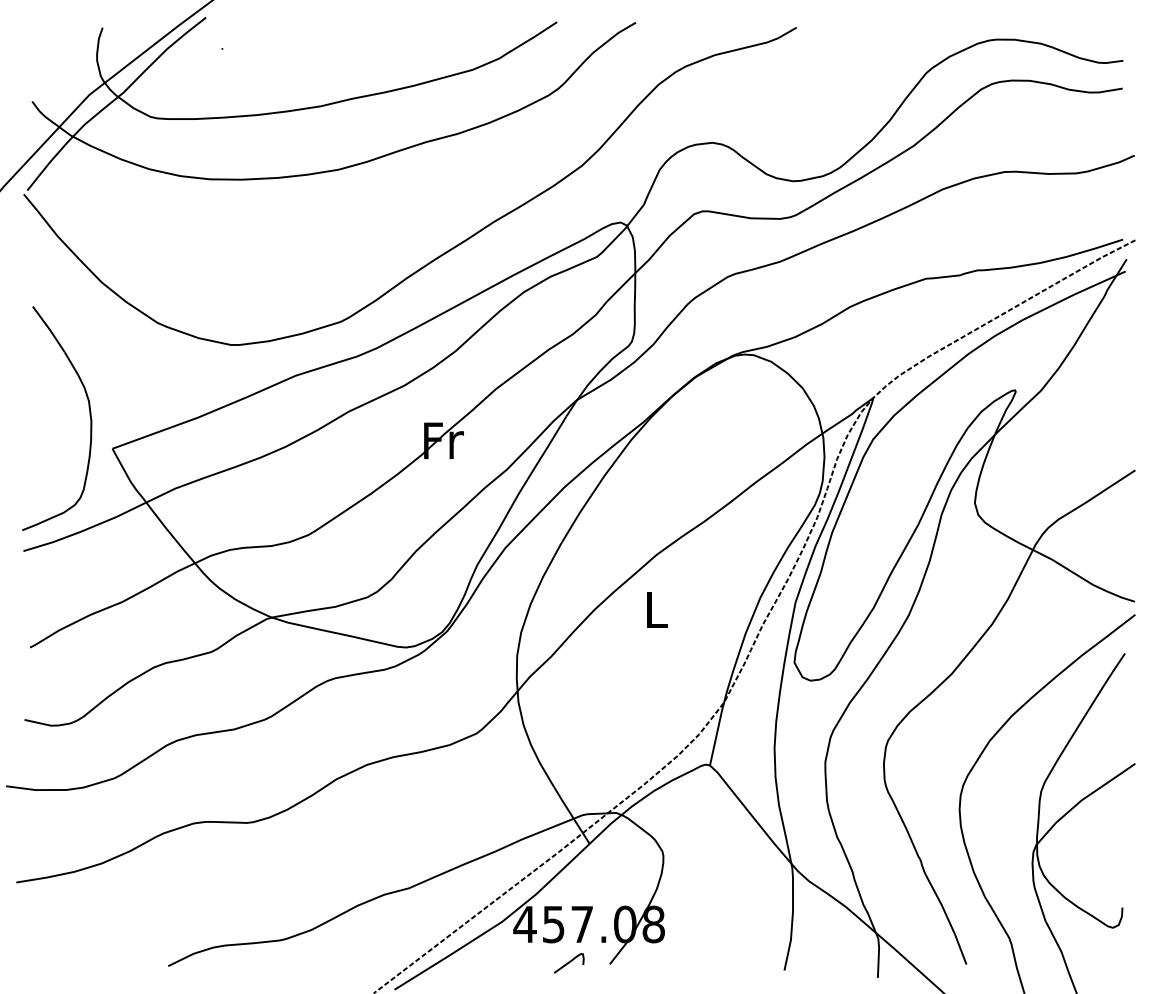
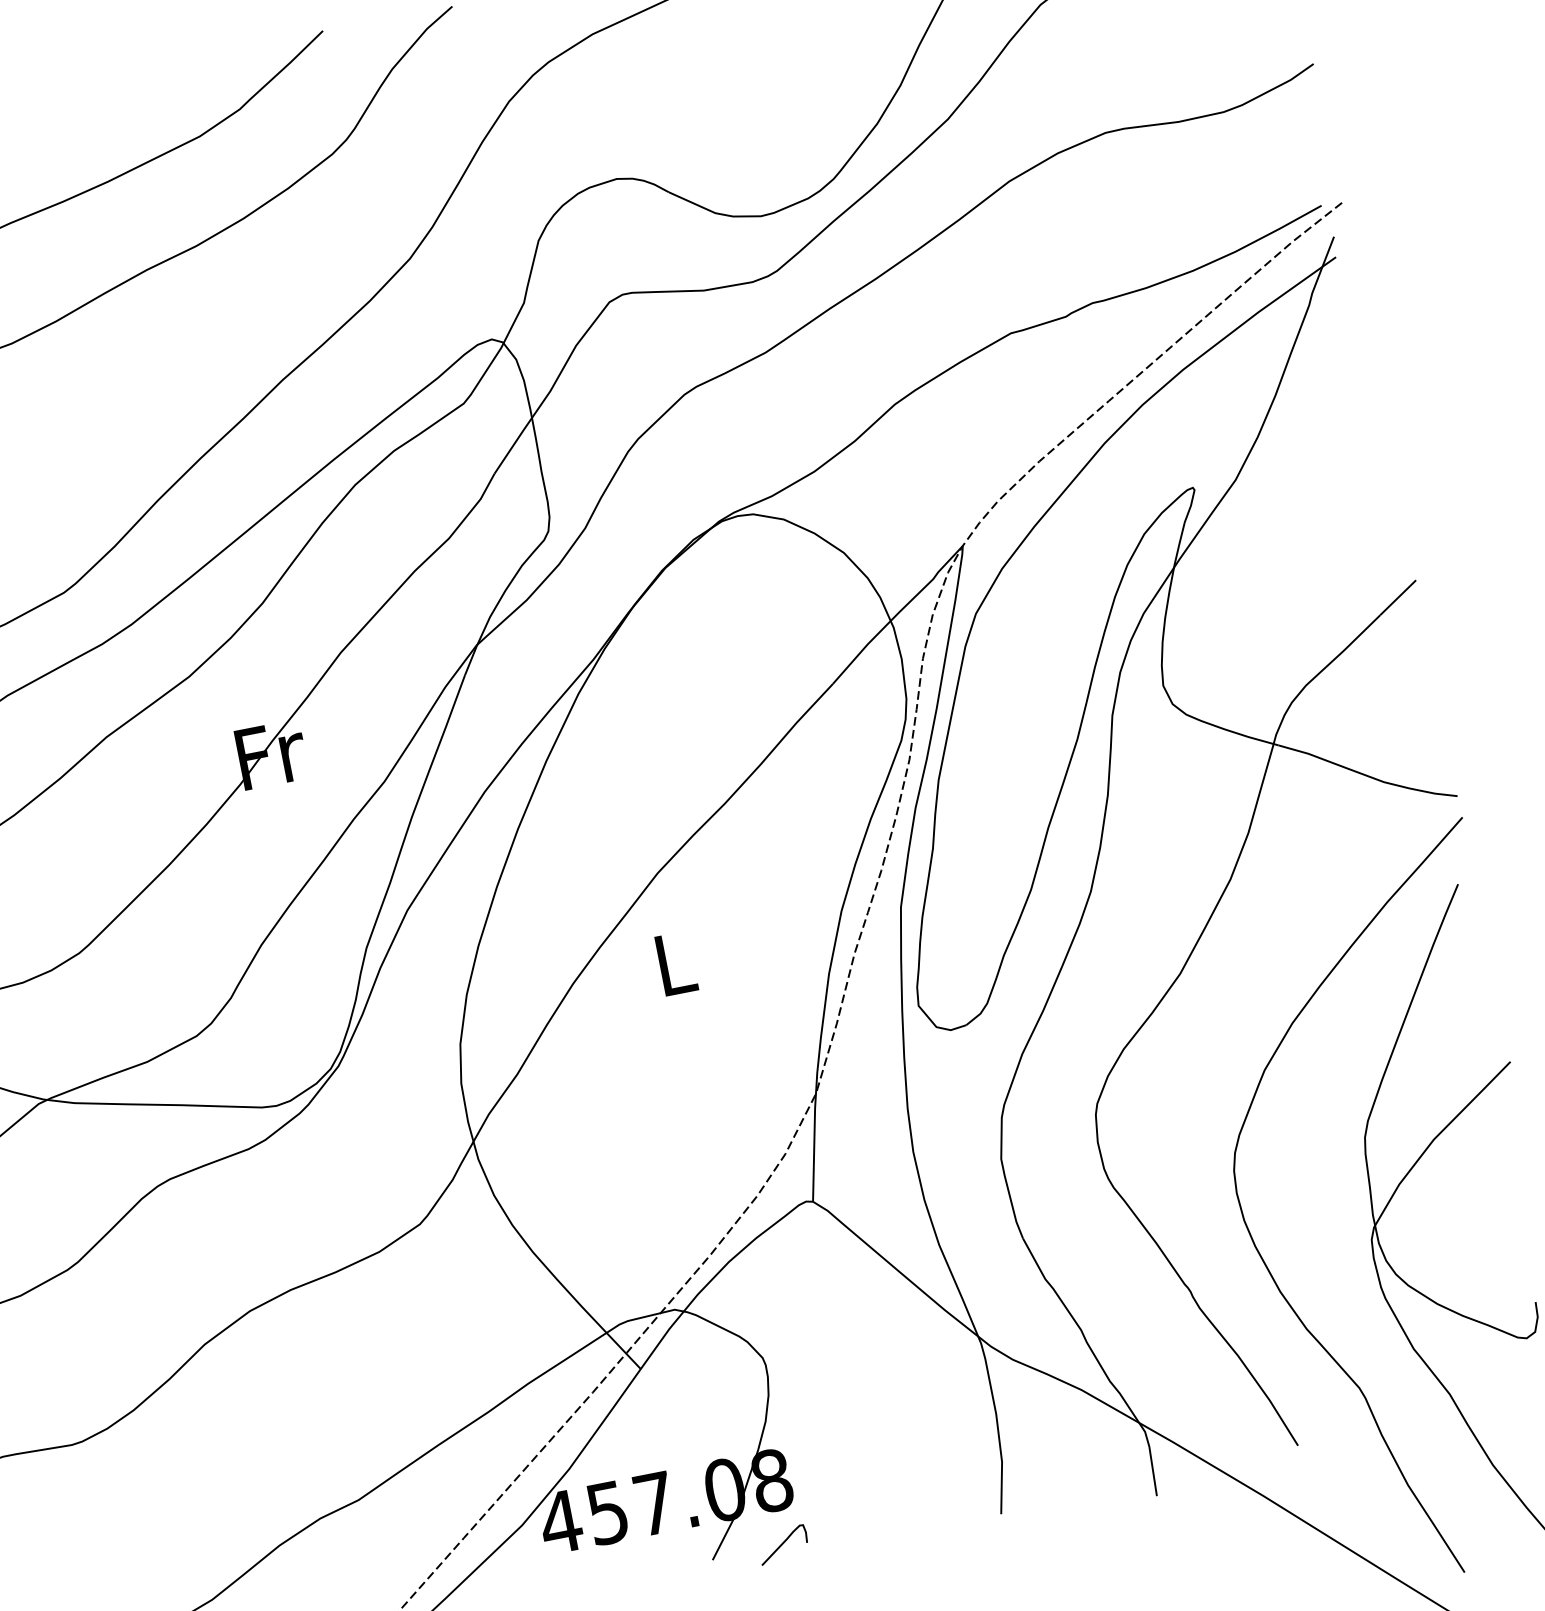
curve: (568, 963) -> (782, 1545), moved

